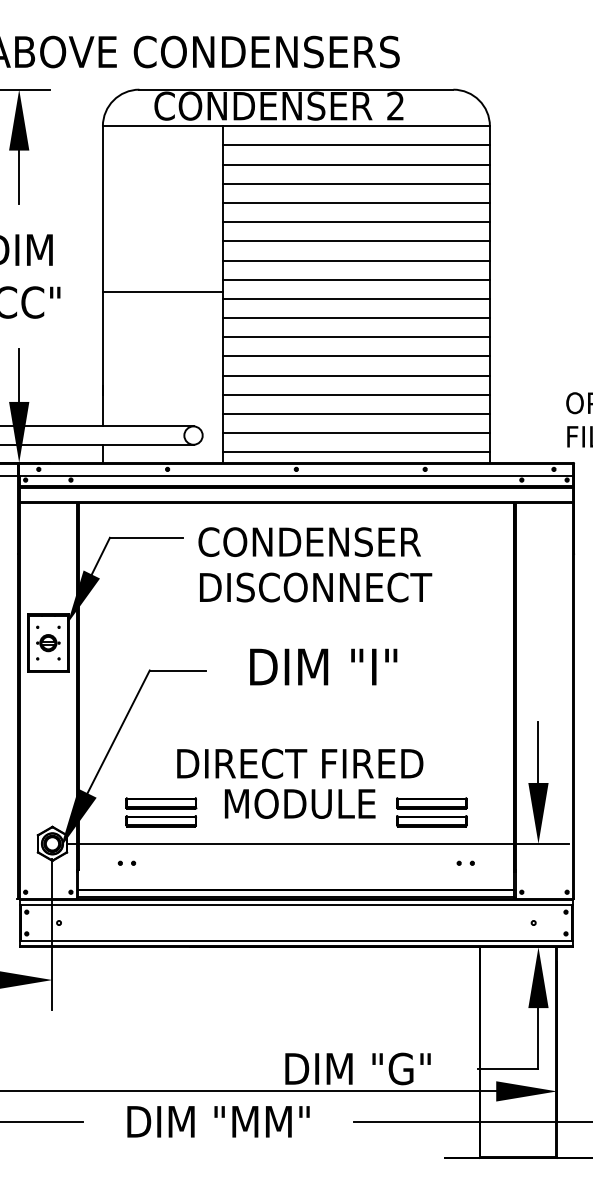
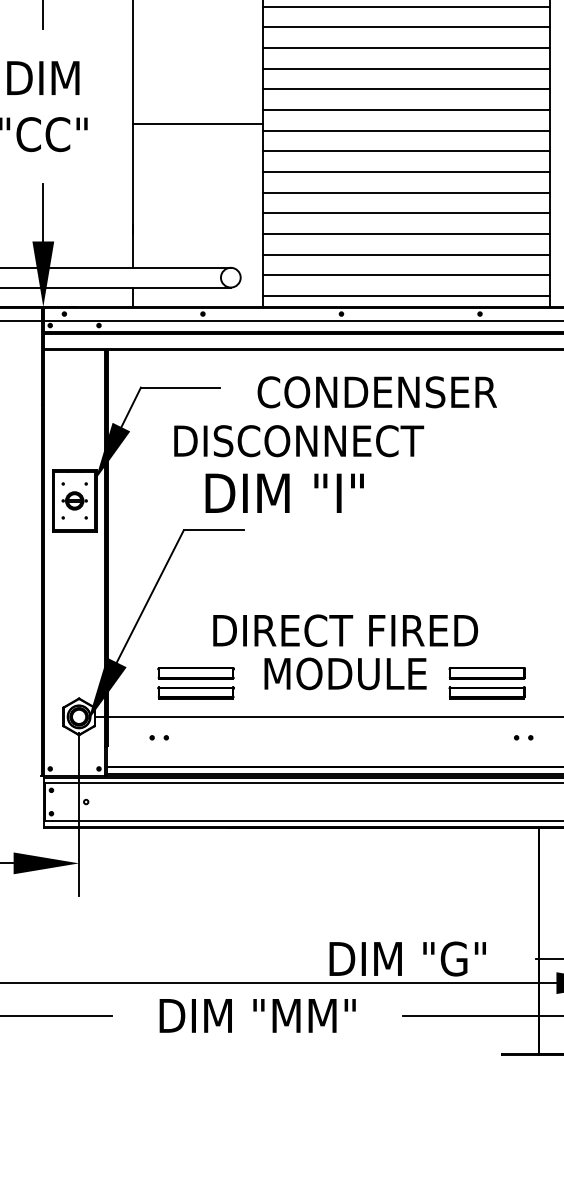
text: (309, 541) -> (377, 391), moved
text: (316, 587) -> (299, 441), moved
text: (323, 666) -> (284, 492), moved

